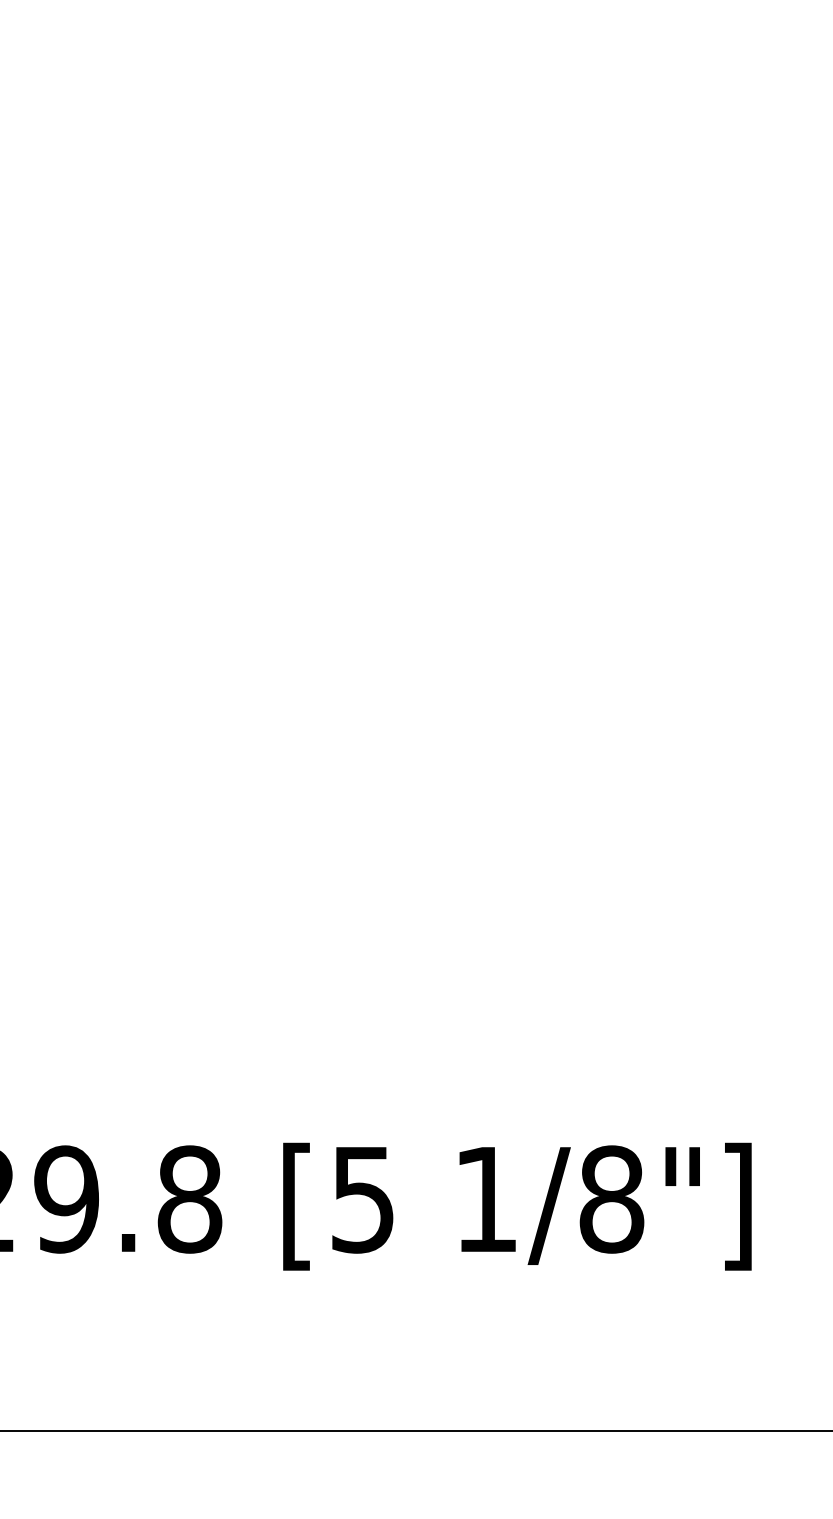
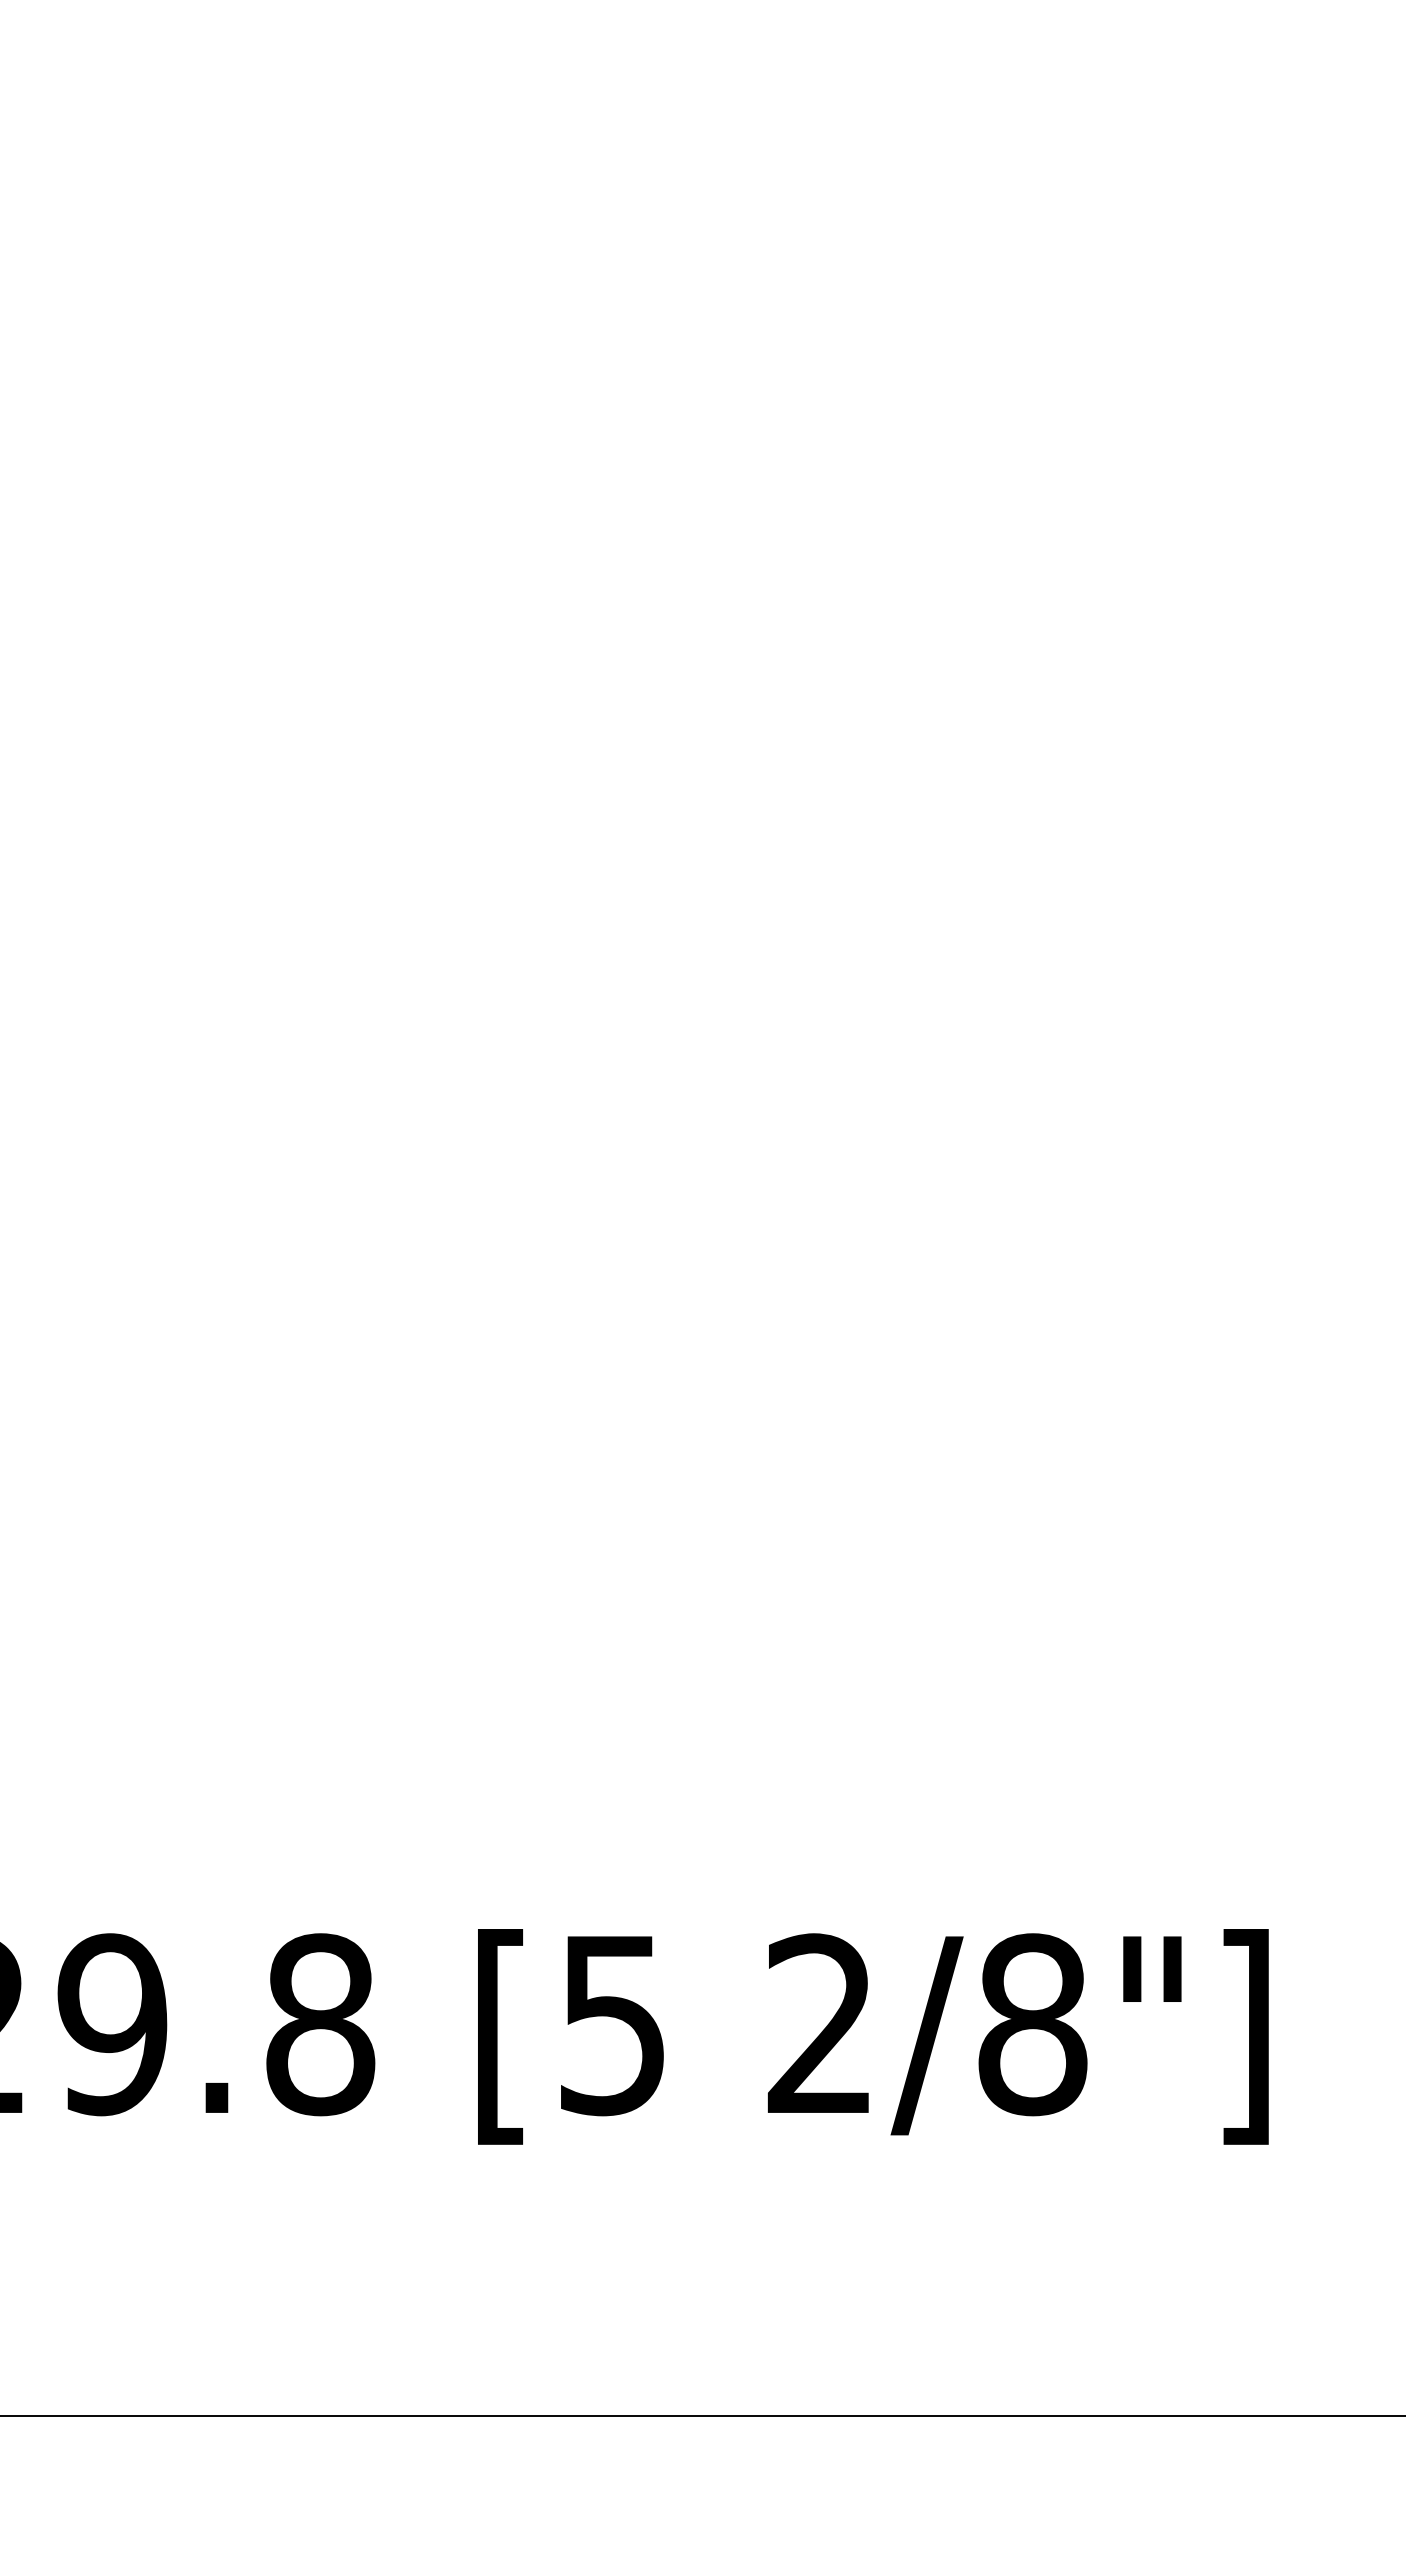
text: (485, 1198) -> (819, 2022), 1/8"] -> 2/8"]

